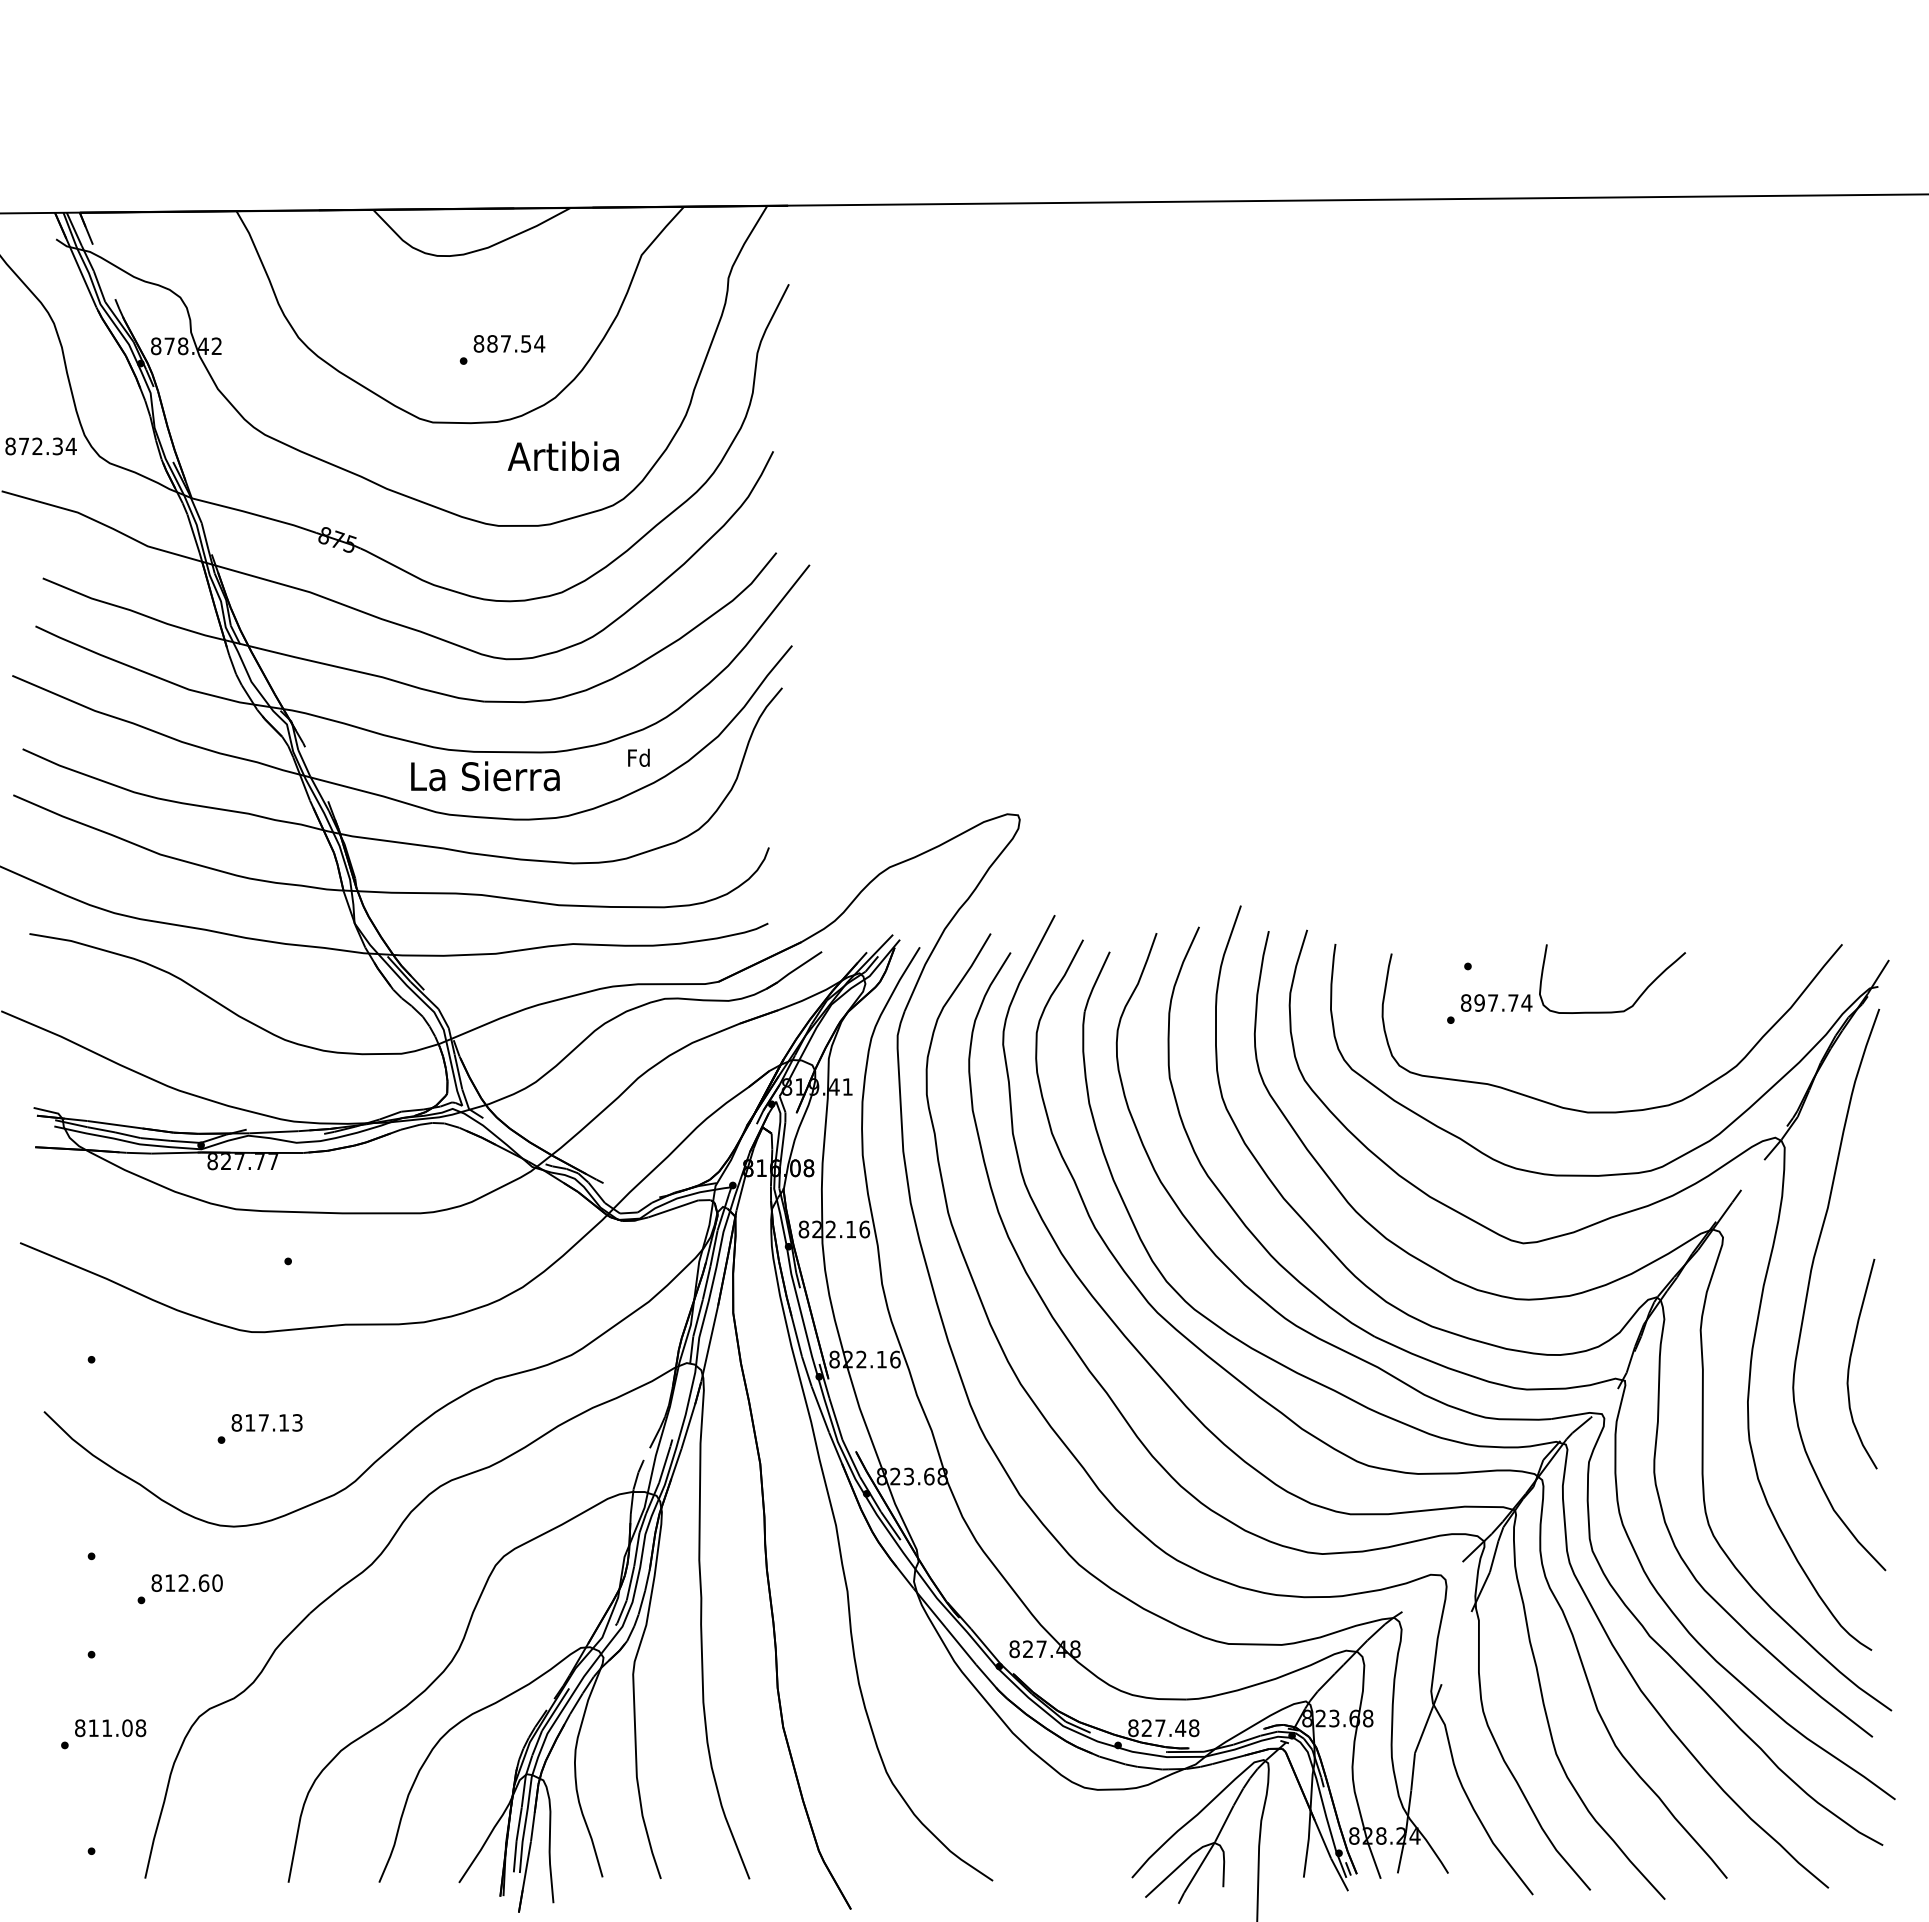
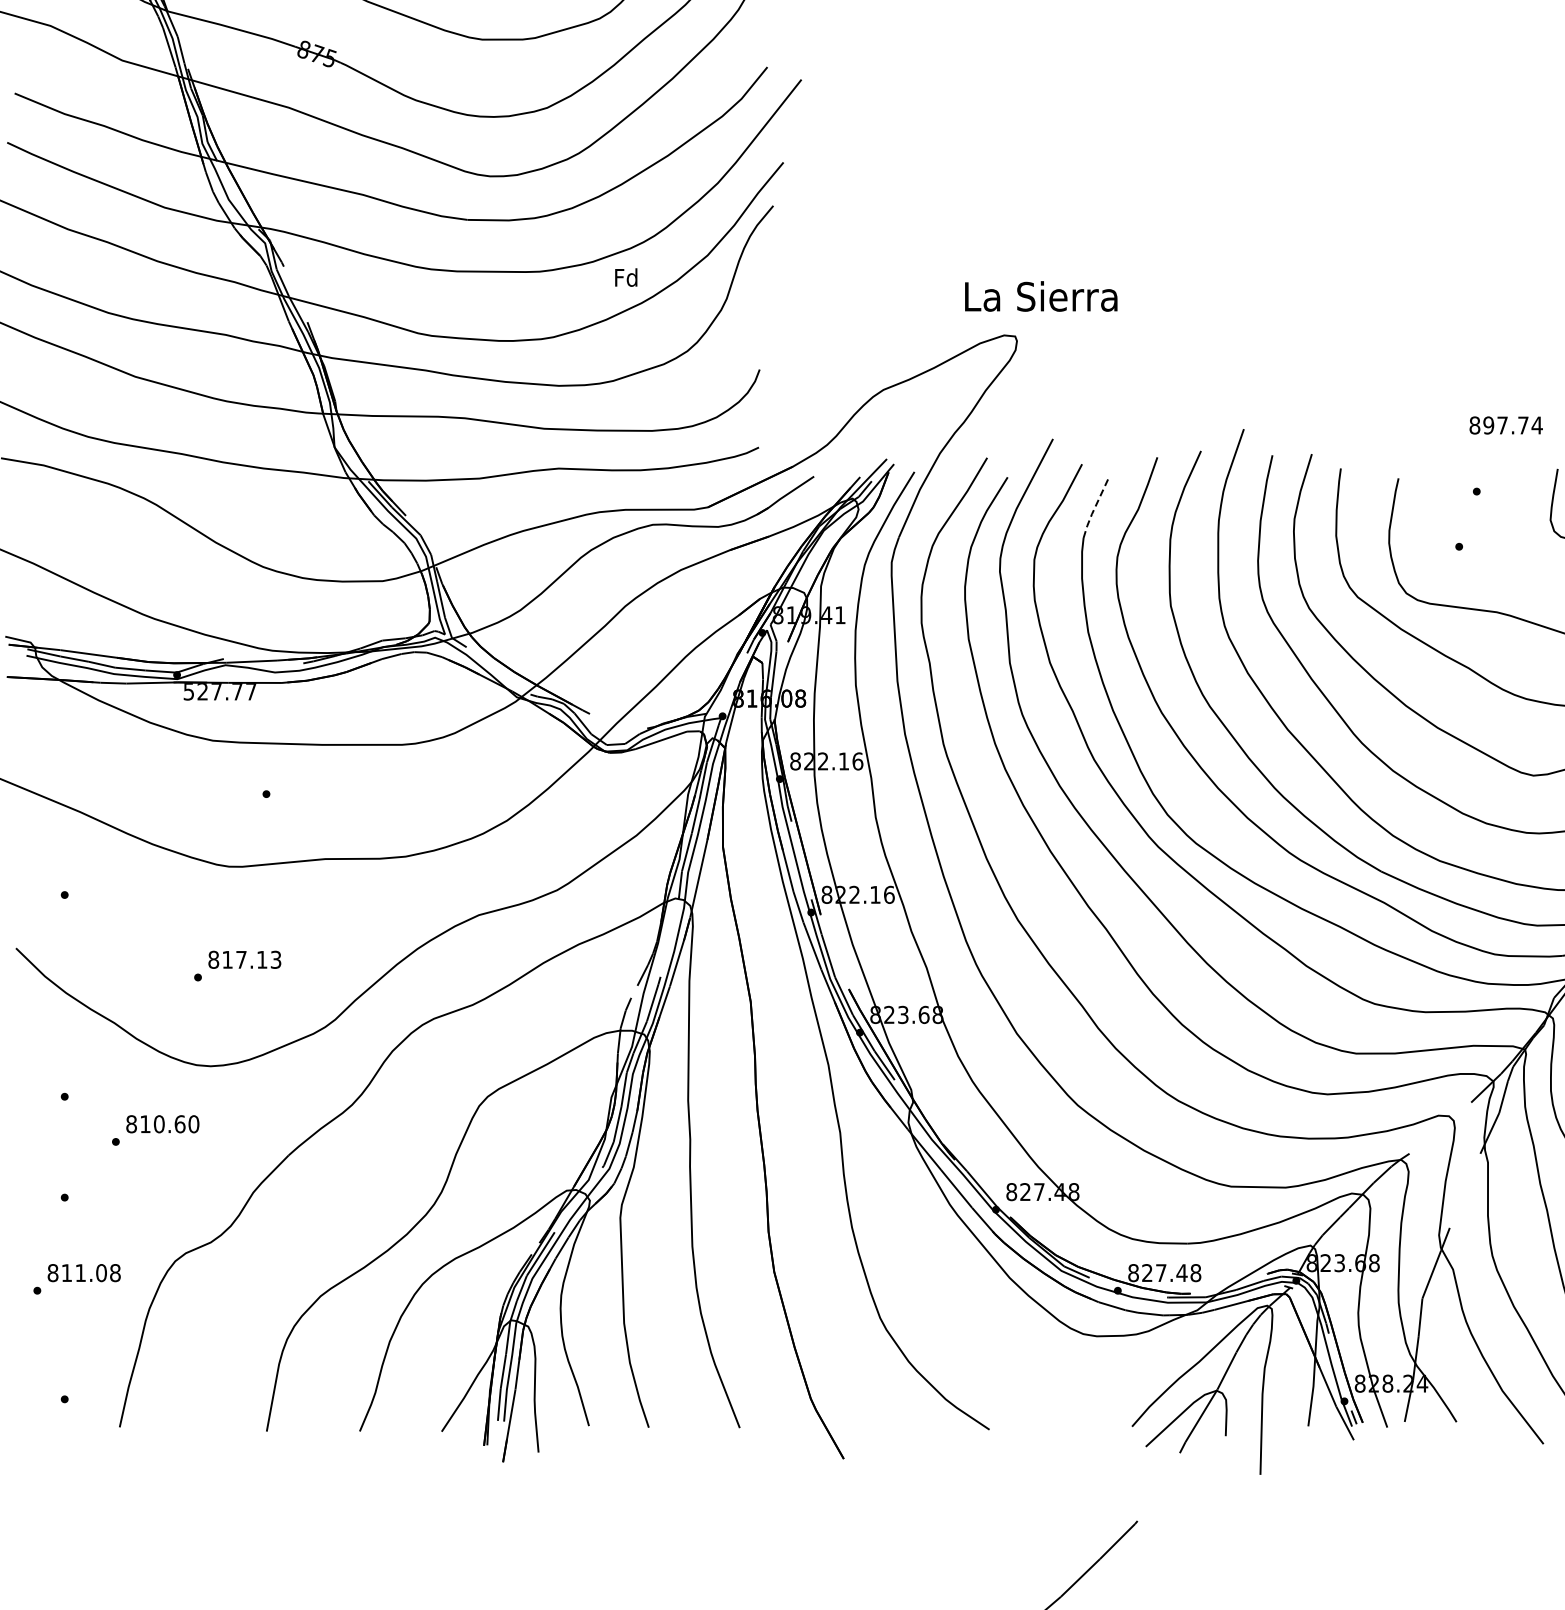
text: (485, 776) -> (1041, 296), moved
line: (1095, 982) -> (1094, 508), solid -> dashed
text: (1496, 1002) -> (1506, 424), moved
text: (212, 1161) -> (188, 691), 827.77 -> 527.77
text: (183, 1582) -> (159, 1123), 812.60 -> 810.60

